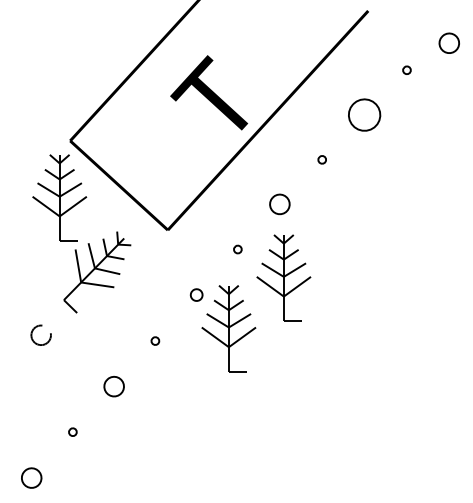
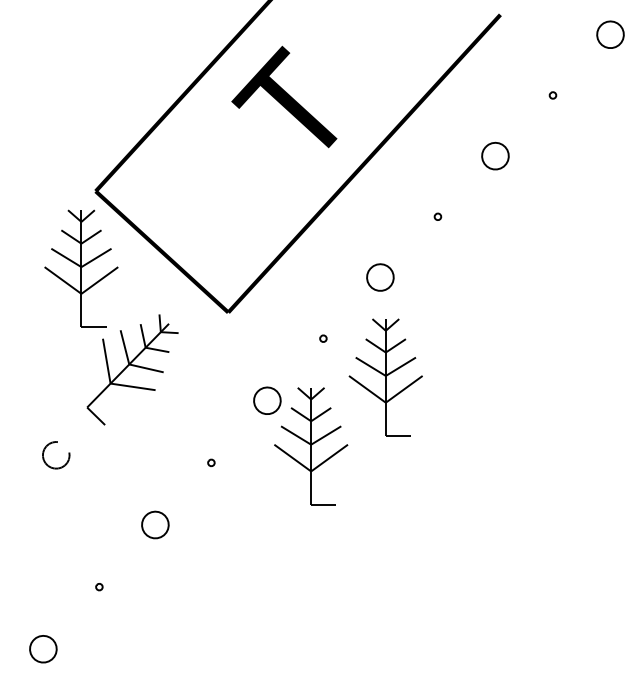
part: (449, 43) -> (610, 34), moved
part: (406, 70) -> (552, 95), size x0.62
text: (209, 92) -> (284, 96), moved
part: (364, 114) -> (495, 155), size x0.62
part: (321, 159) -> (437, 216), size x0.62
part: (237, 249) -> (323, 338), size x0.62
part: (196, 294) -> (267, 400), size x1.67
part: (155, 340) -> (211, 462), size x0.62
part: (73, 432) -> (99, 587), size x0.62

